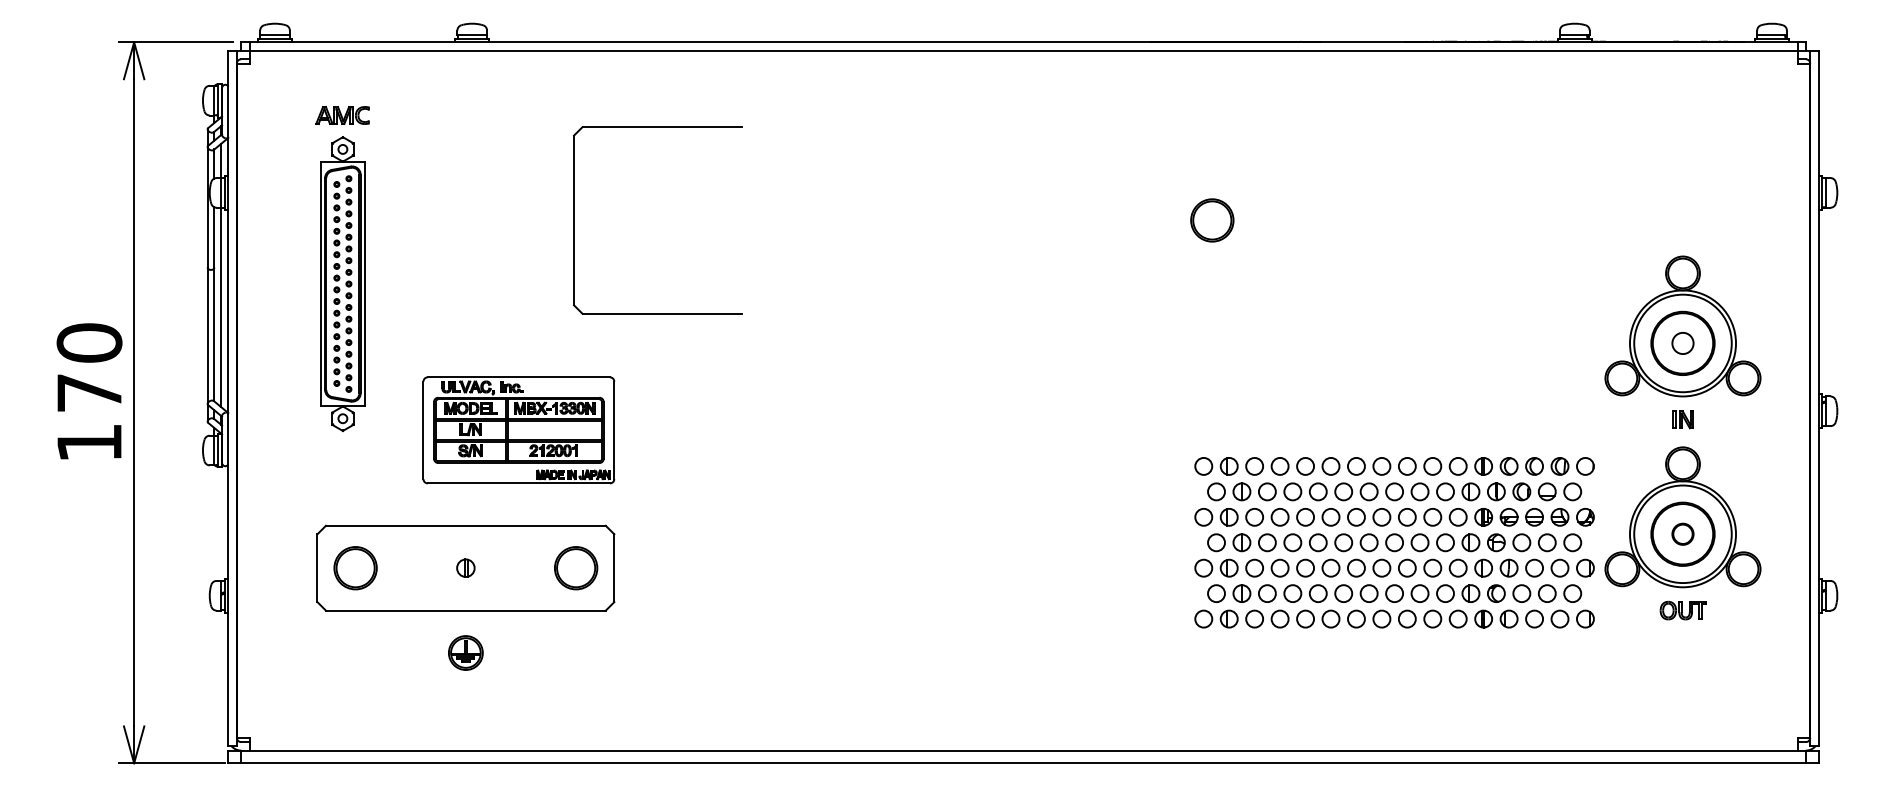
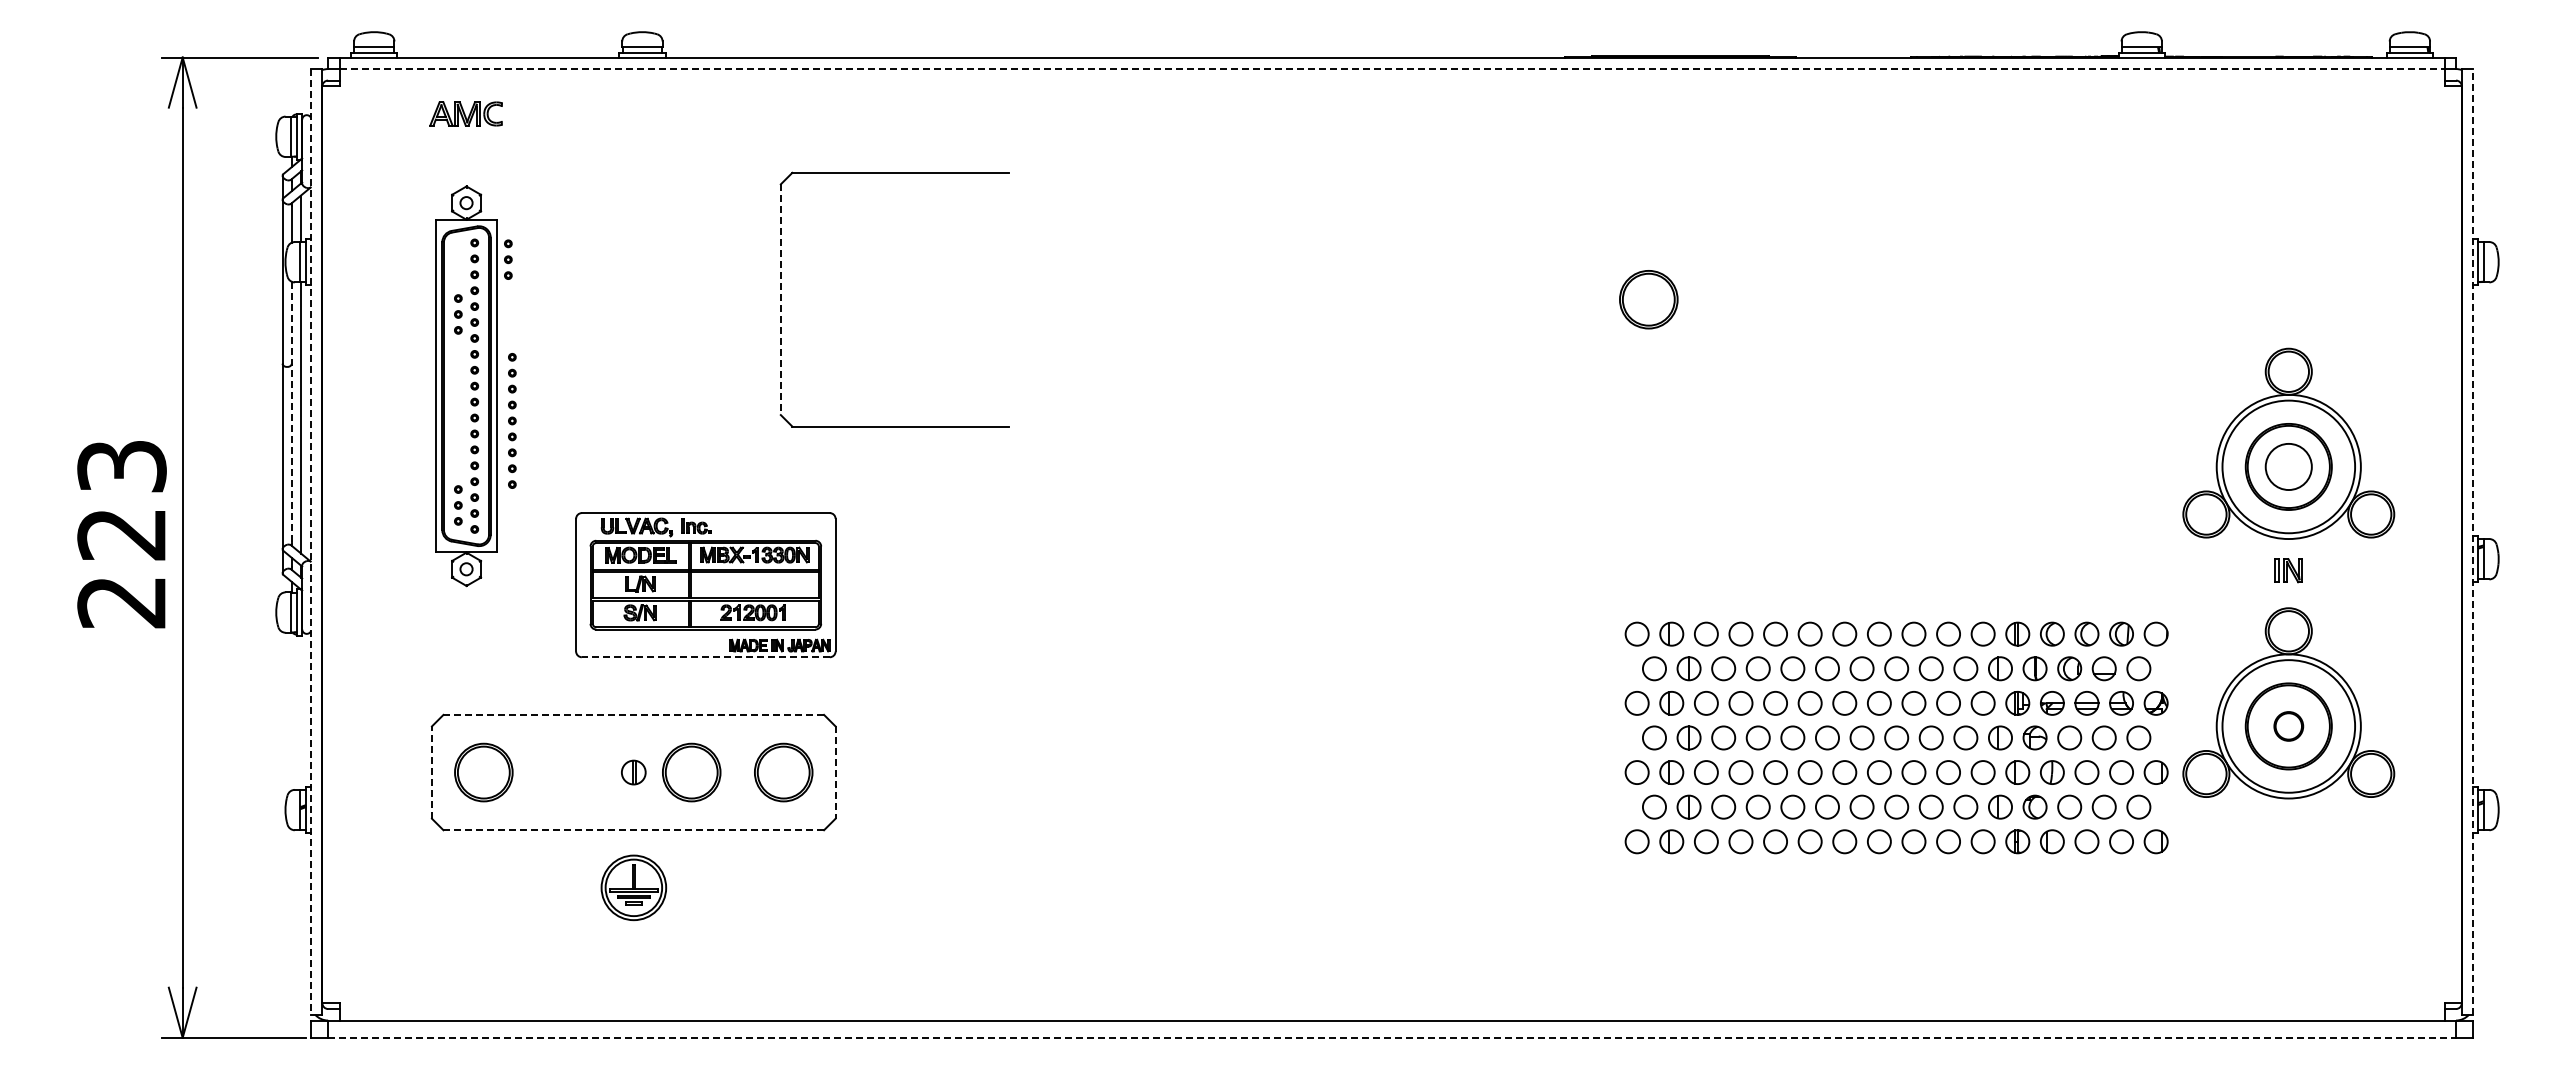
line: (1023, 51) -> (1392, 69), solid -> dashed
part: (342, 115) -> (465, 113), moved
part: (336, 196) -> (508, 259), moved
line: (573, 221) -> (780, 300), solid -> dashed
part: (336, 301) -> (512, 420), moved
line: (214, 303) -> (291, 412), solid -> dashed
circle: (1682, 343) -> (2288, 466), size x1.6
text: (89, 392) -> (121, 533), 170 -> 223
line: (228, 398) -> (310, 541), solid -> dashed
line: (1818, 398) -> (2473, 541), solid -> dashed
line: (518, 483) -> (705, 657), solid -> dashed
line: (466, 525) -> (634, 714), solid -> dashed
line: (317, 568) -> (431, 772), solid -> dashed
part: (508, 568) -> (691, 772), added
line: (614, 568) -> (835, 773), solid -> dashed
line: (465, 610) -> (633, 830), solid -> dashed
part: (1683, 610) -> (2289, 830), removed
part: (465, 652) -> (633, 887), size x1.4
line: (1023, 763) -> (1392, 1037), solid -> dashed

